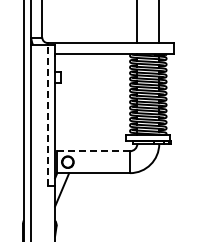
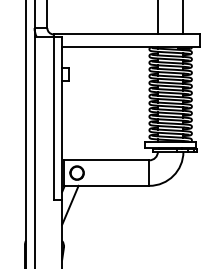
line: (47, 114) -> (53, 117), dashed -> solid
line: (93, 151) -> (106, 160), dashed -> solid

